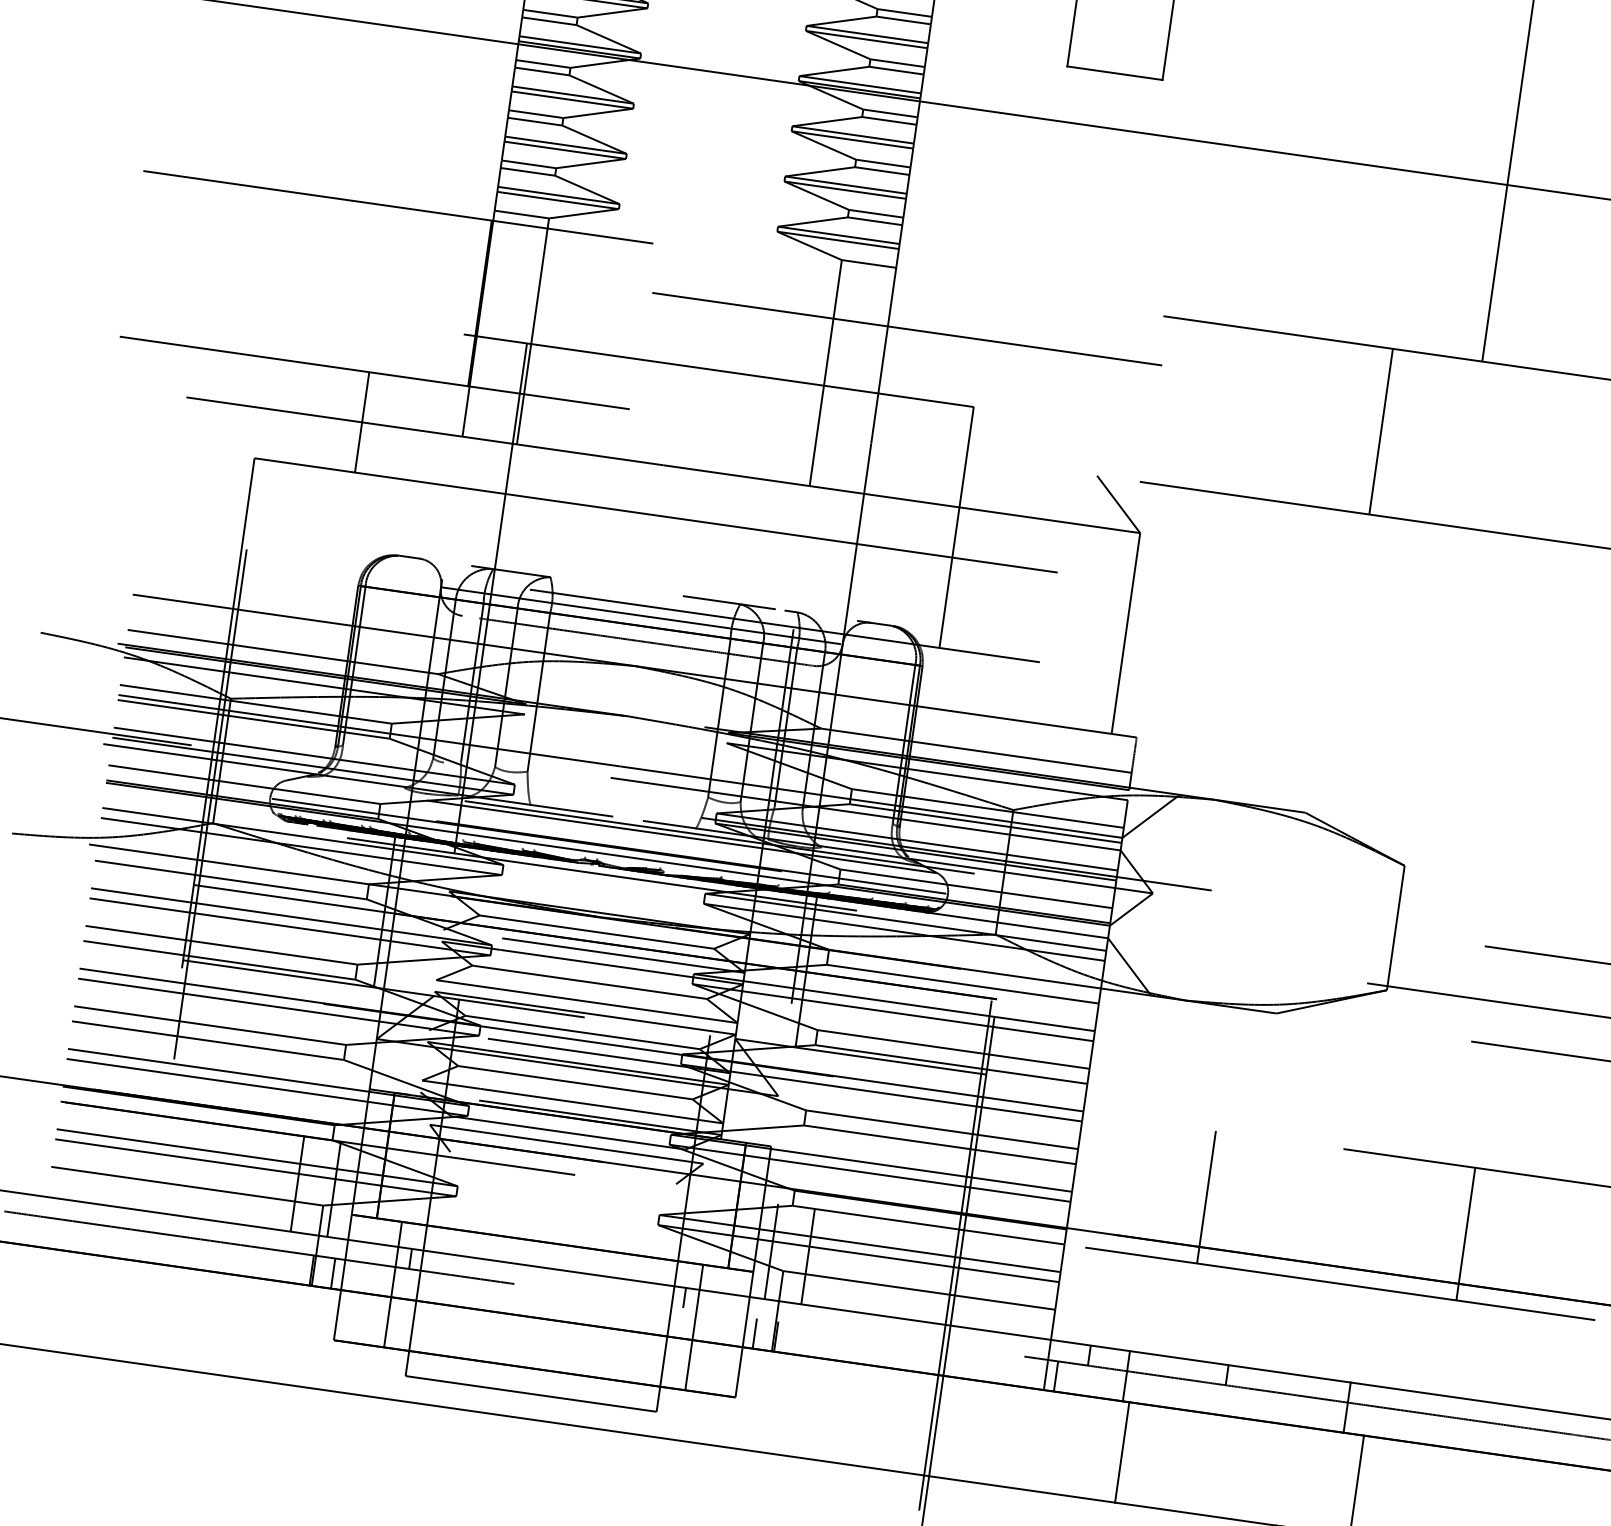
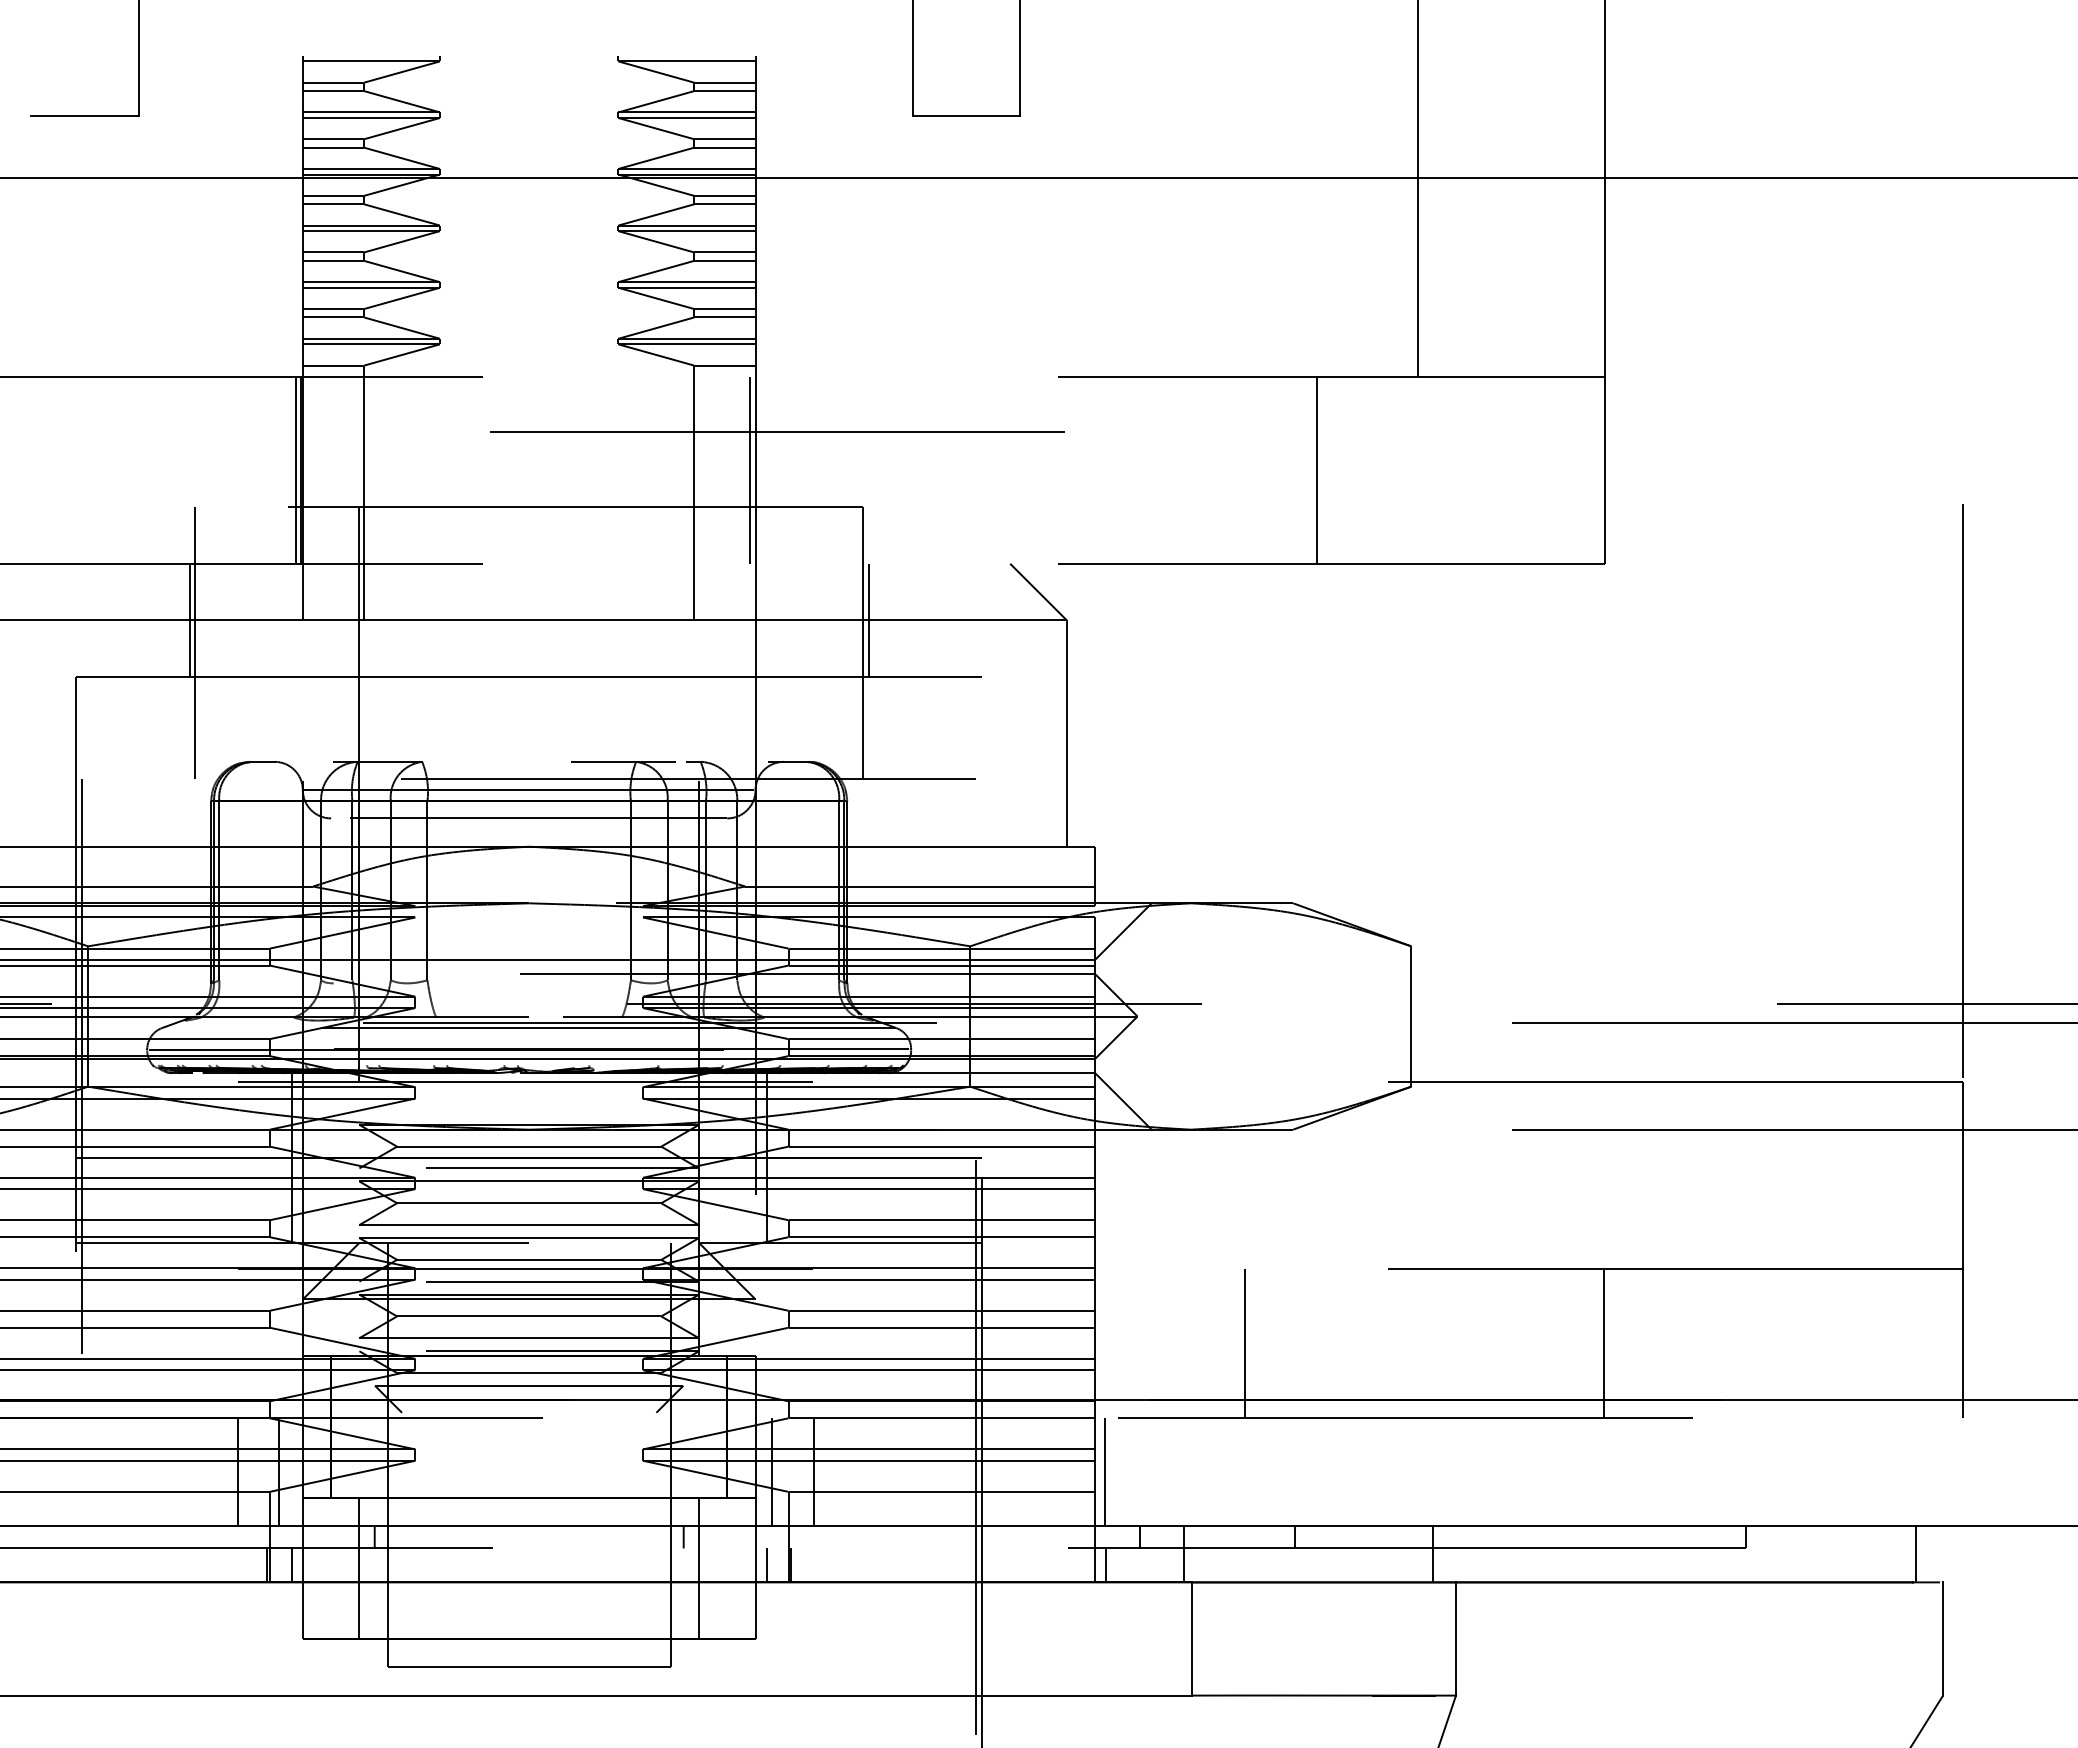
line: (475, 302) -> (296, 470), added
line: (878, 360) -> (750, 470), added
line: (364, 442) -> (195, 642), added
line: (964, 507) -> (868, 619), added
line: (1465, 1233) -> (1603, 1343), moved
line: (1067, 1293) -> (1105, 1471), added

